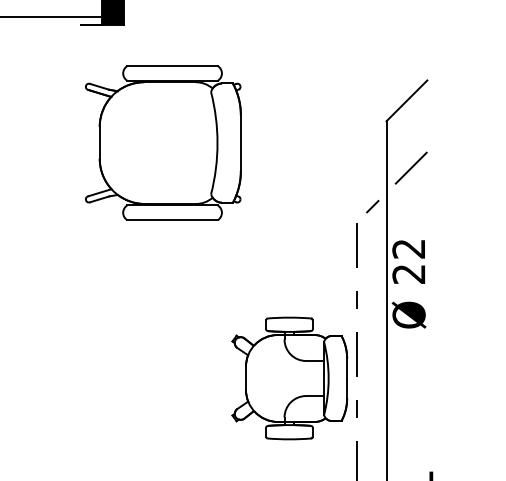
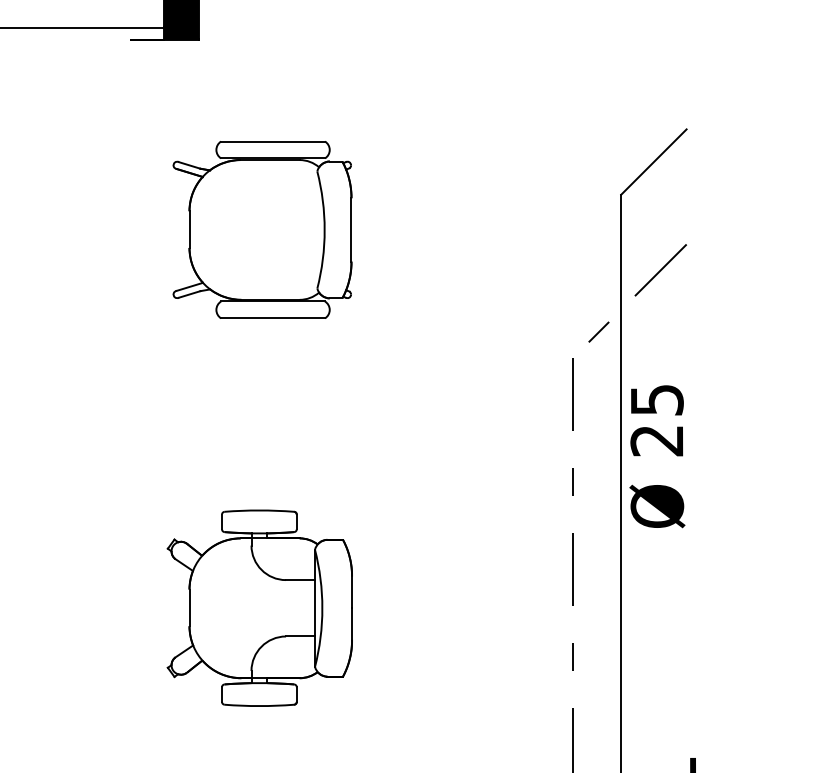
part: (163, 142) -> (262, 229), size x0.71
text: (408, 248) -> (656, 399), 22 -> 25
part: (289, 378) -> (259, 608), moved

